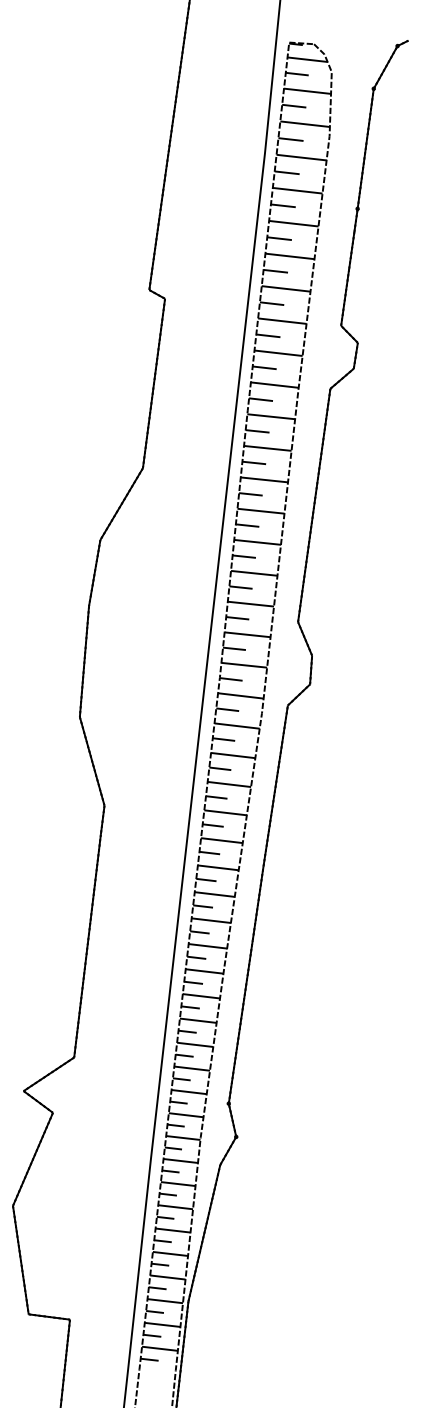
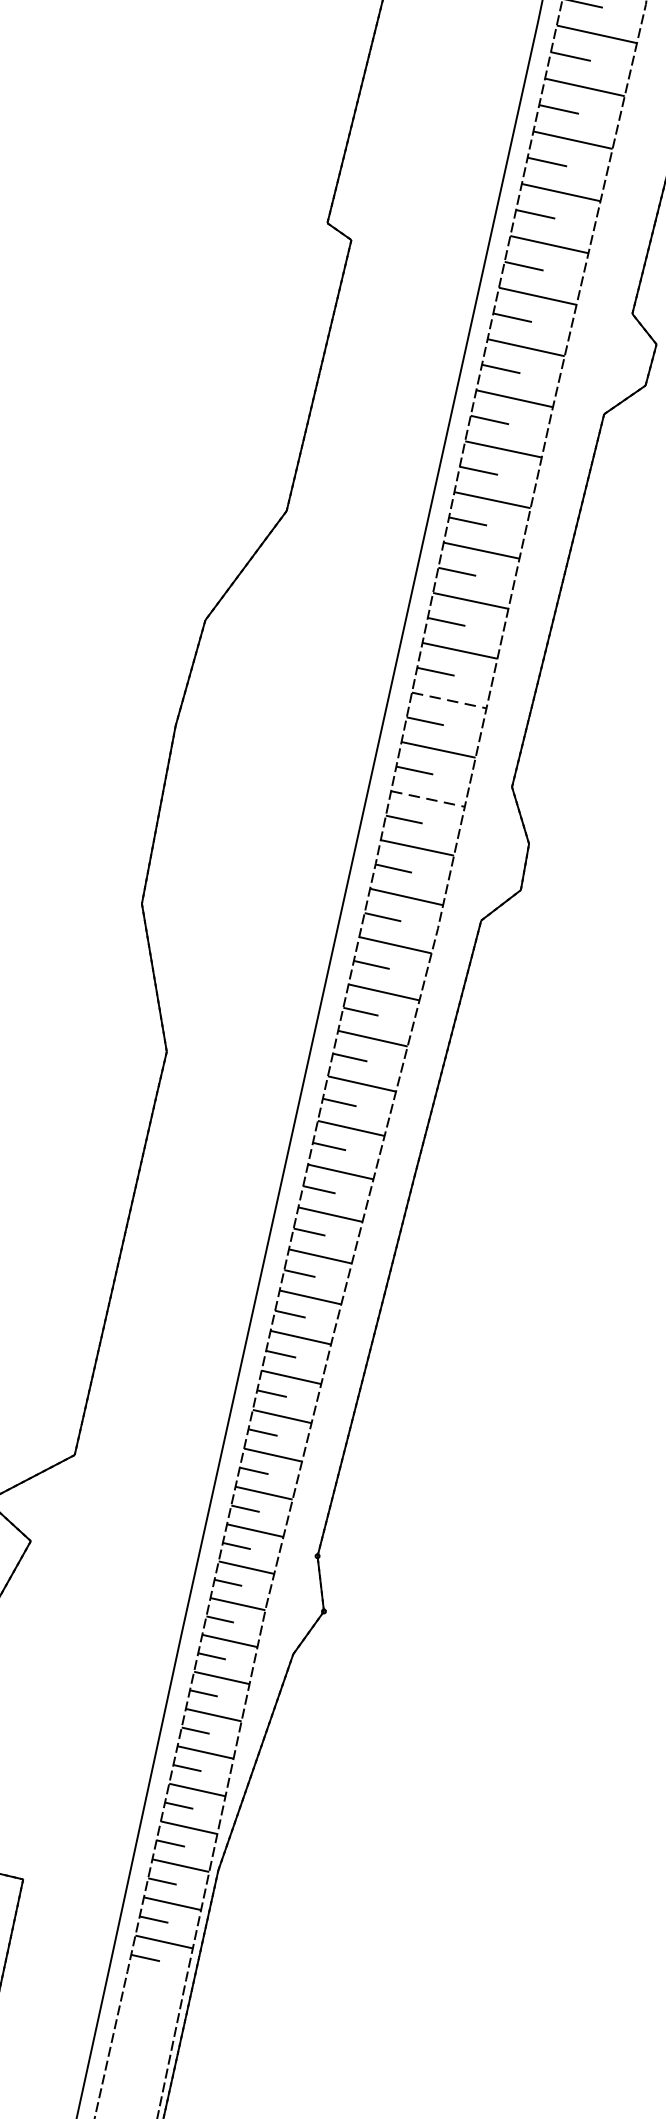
line: (254, 573) -> (449, 700), solid -> dashed
line: (248, 634) -> (429, 798), solid -> dashed

